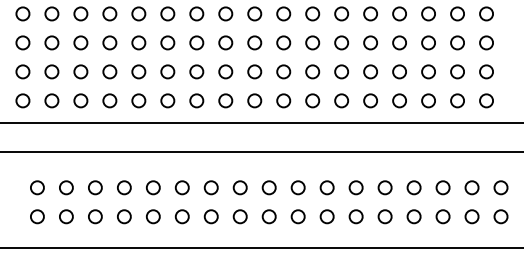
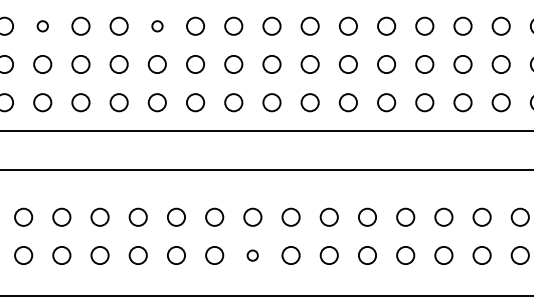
circle: (109, 42) -> (42, 25), size x0.6
circle: (196, 42) -> (156, 25), size x0.6
circle: (268, 216) -> (251, 255), size x0.6

